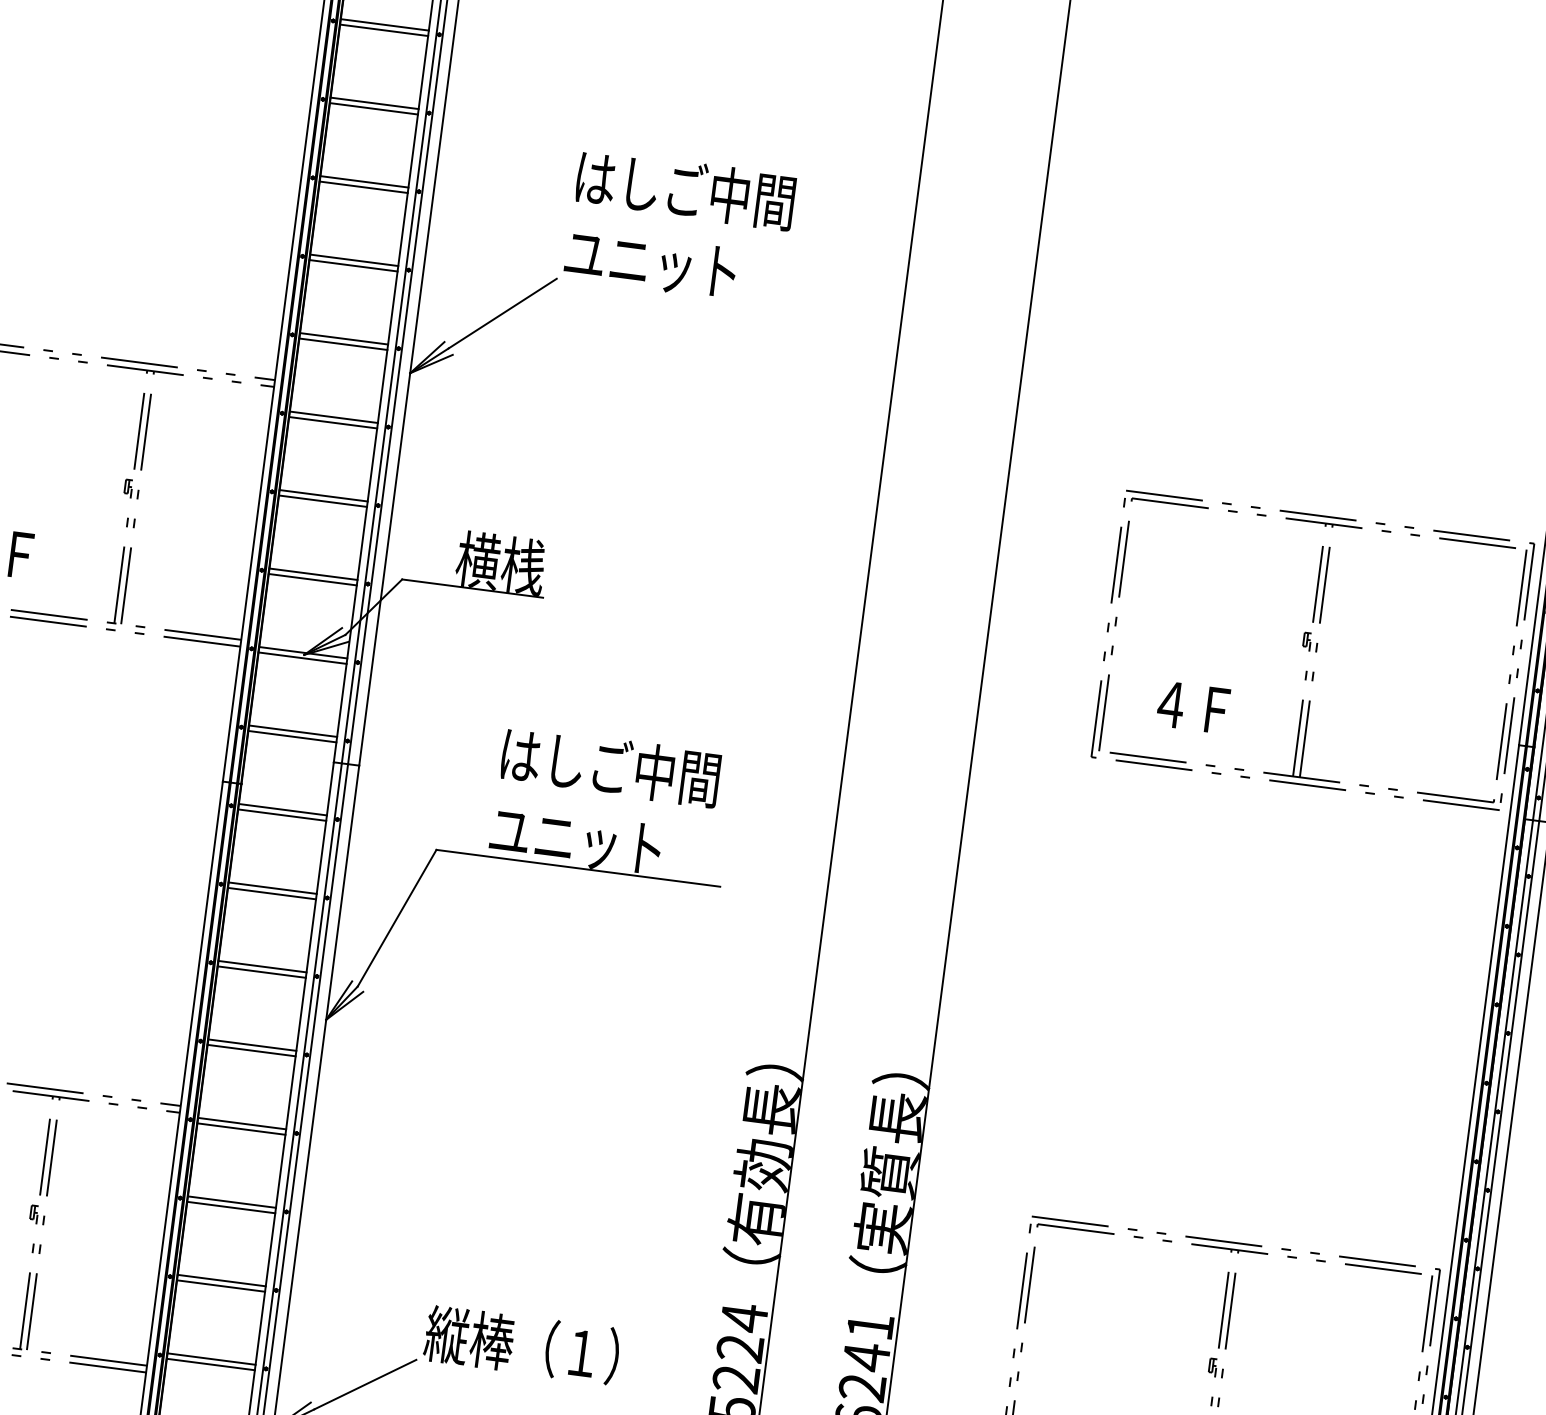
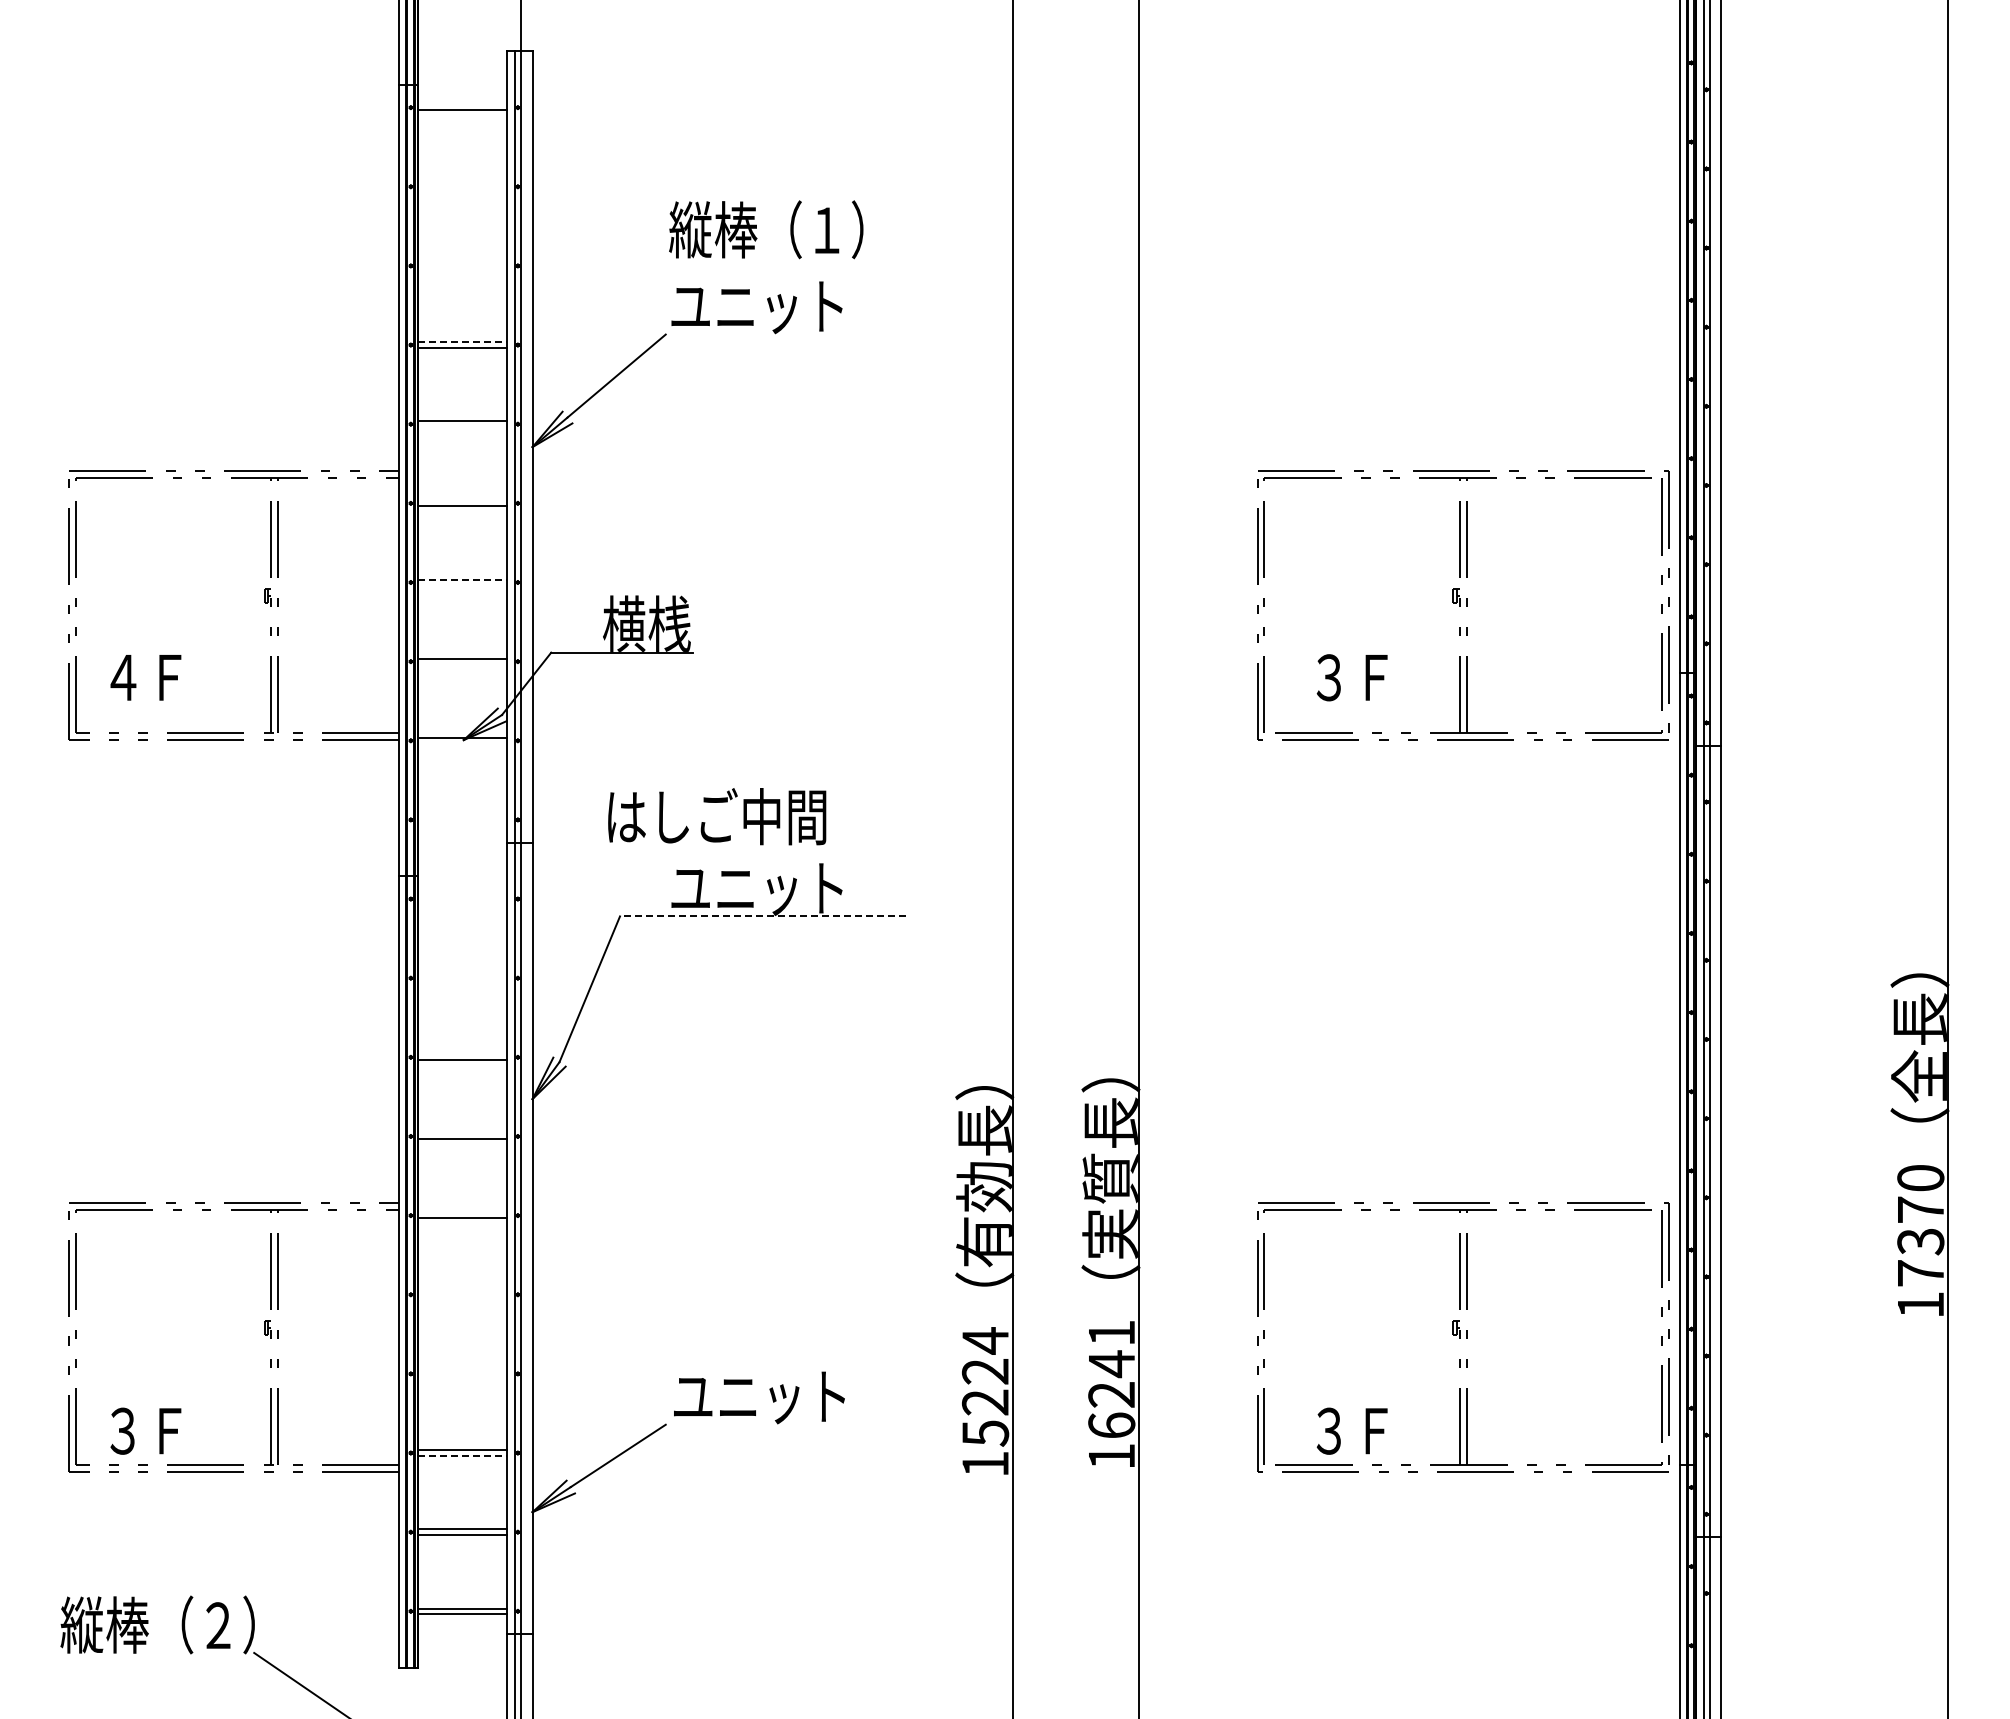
line: (384, 24) -> (462, 104), removed
line: (374, 103) -> (462, 184), removed
line: (373, 108) -> (462, 189), removed
line: (364, 182) -> (462, 263), removed
line: (363, 187) -> (462, 268), removed
text: (684, 189) -> (780, 229), はしご中間 -> 縦棒（１）
line: (355, 260) -> (463, 342), solid -> dashed
line: (343, 343) -> (462, 426), removed
line: (333, 417) -> (462, 500), removed
line: (324, 495) -> (463, 579), solid -> dashed
line: (322, 501) -> (462, 585), removed
line: (312, 579) -> (462, 664), removed
line: (302, 658) -> (462, 743), removed
text: (1170, 704) -> (1329, 677), ４Ｆ -> ３Ｆ
line: (292, 731) -> (462, 817), removed
line: (292, 736) -> (462, 822), removed
text: (611, 766) -> (717, 816), moved
line: (282, 809) -> (462, 896), removed
line: (282, 814) -> (462, 901), removed
line: (577, 868) -> (762, 916), solid -> dashed
line: (272, 888) -> (462, 975), removed
line: (272, 893) -> (462, 980), removed
line: (262, 966) -> (462, 1054), removed
line: (252, 1044) -> (462, 1133), removed
line: (242, 1123) -> (462, 1212), removed
line: (231, 1202) -> (462, 1292), removed
line: (231, 1207) -> (462, 1297), removed
line: (221, 1280) -> (462, 1371), removed
line: (221, 1285) -> (462, 1376), removed
text: (522, 1344) -> (768, 1395), 縦棒（１） -> ユニット
line: (211, 1364) -> (463, 1455), solid -> dashed

